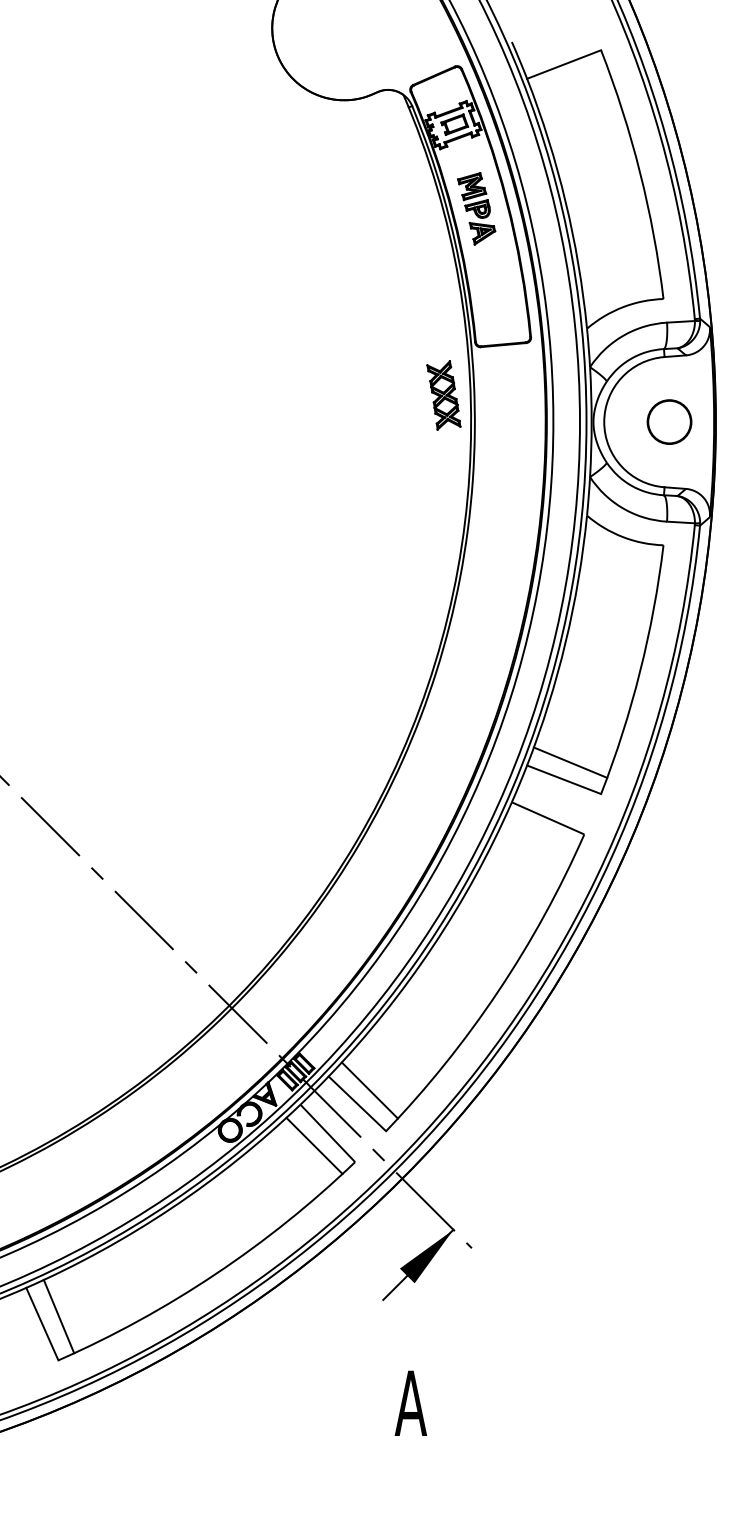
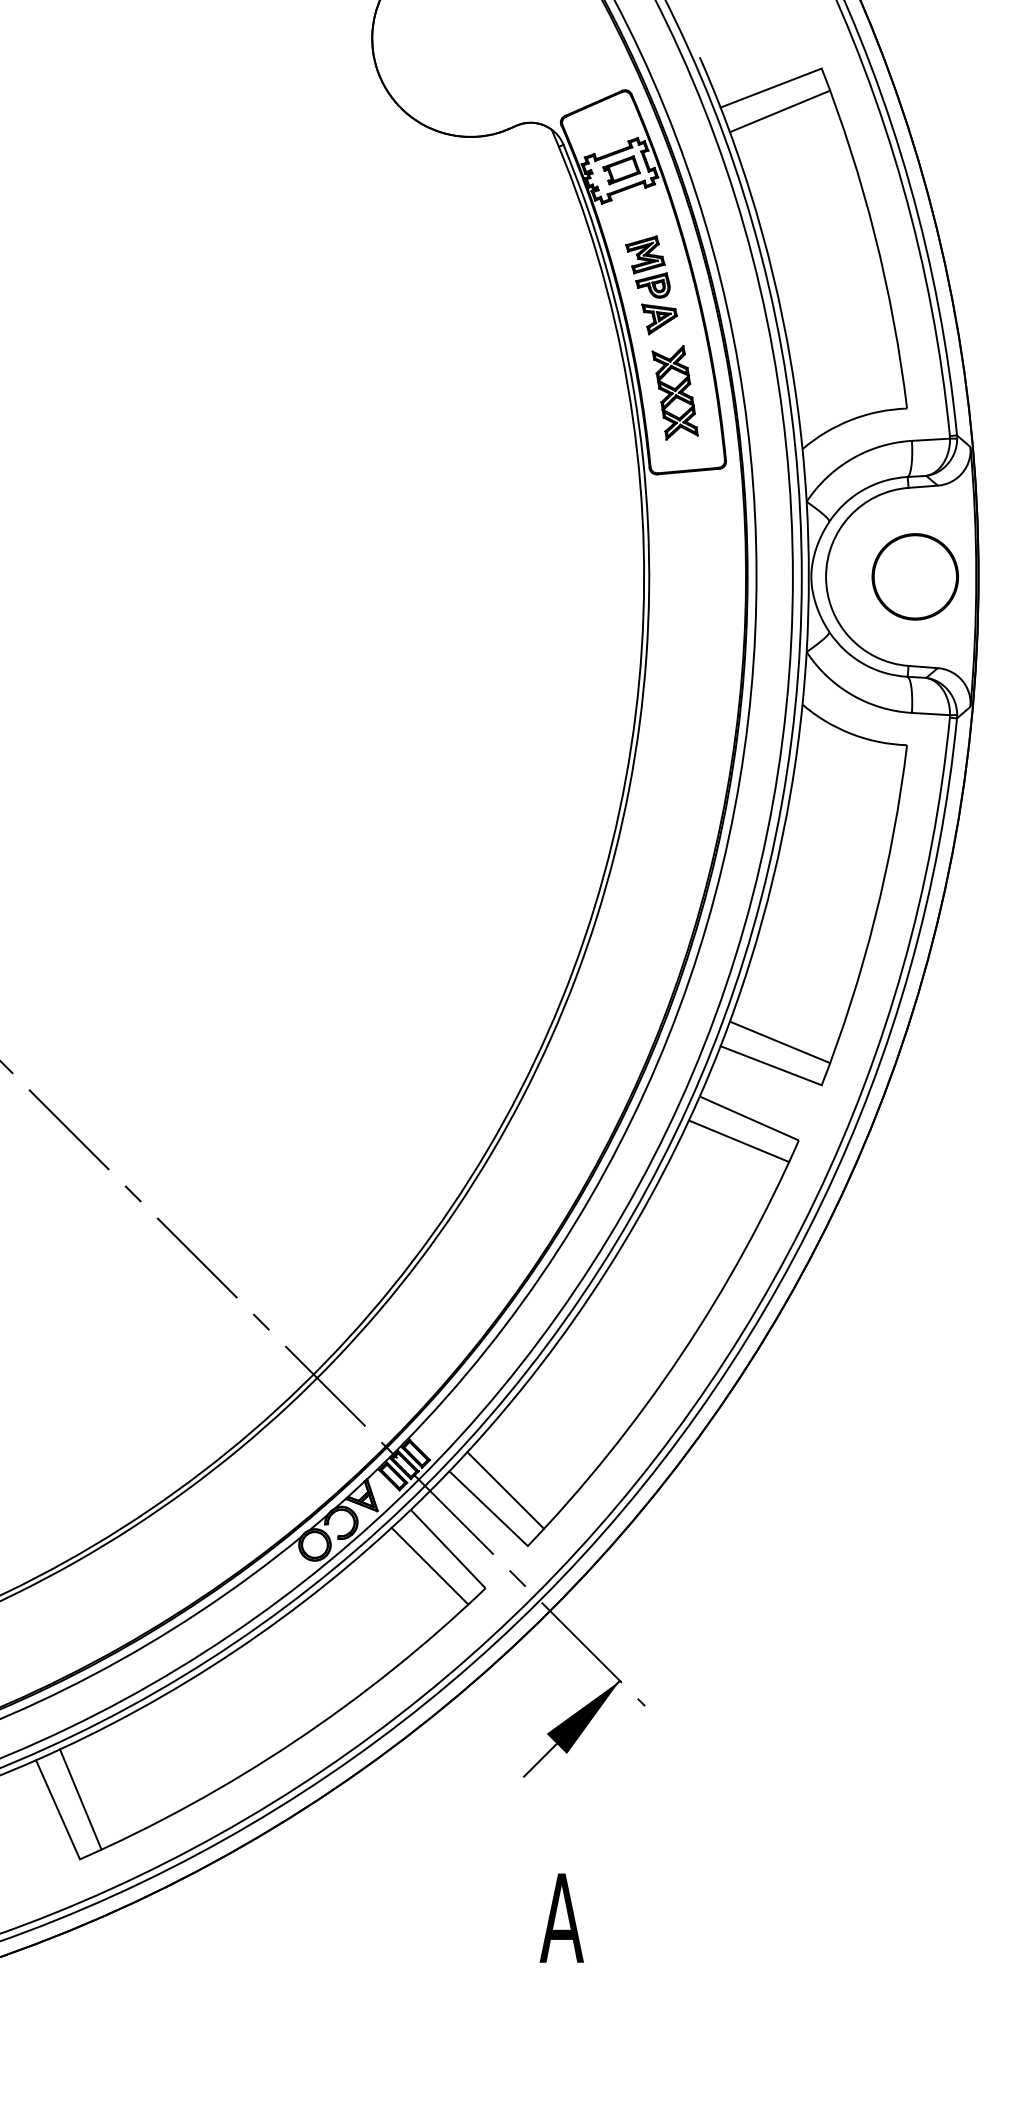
line: (570, 81) -> (779, 111), added
part: (443, 395) -> (674, 392), moved
part: (669, 421) -> (915, 576), size x1.43
line: (540, 834) -> (738, 1140), added

